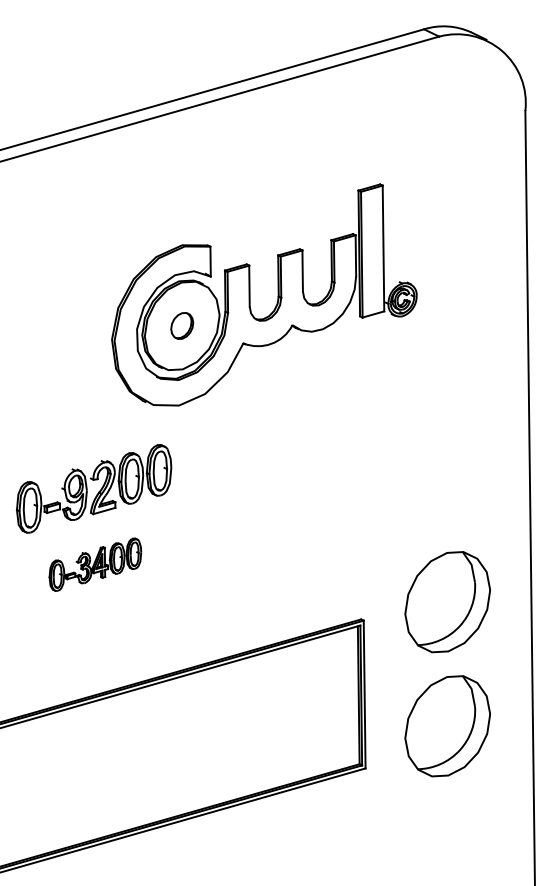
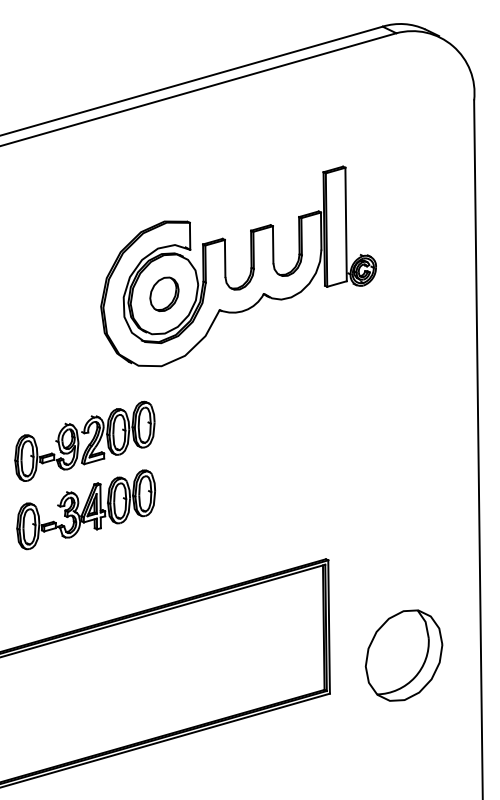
part: (182, 326) -> (164, 294), size x1.43
part: (94, 564) -> (85, 509), size x1.67
part: (447, 602) -> (403, 543), removed

